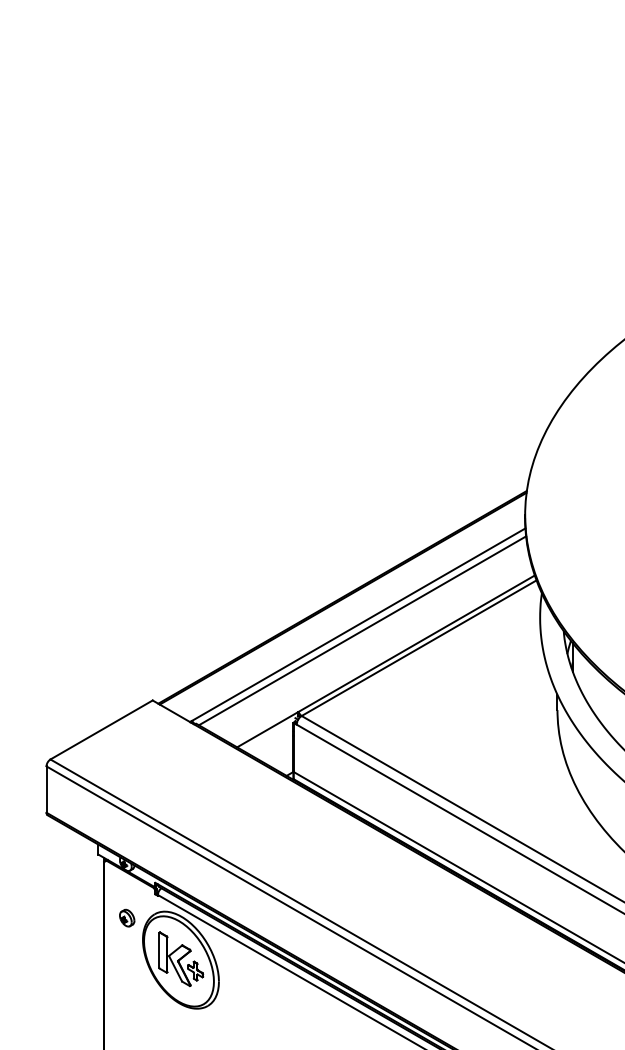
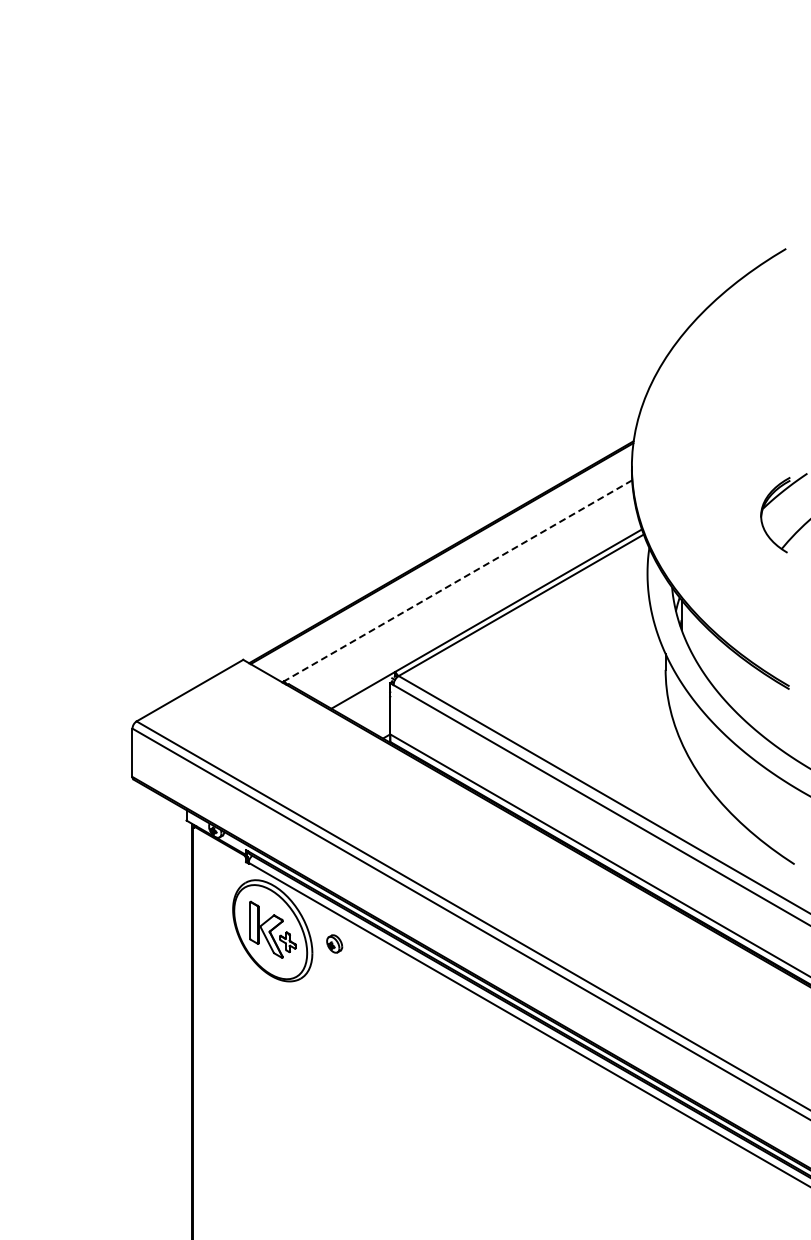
line: (358, 625) -> (457, 581), solid -> dashed
line: (361, 630) -> (461, 586), removed
part: (127, 917) -> (334, 943), moved

